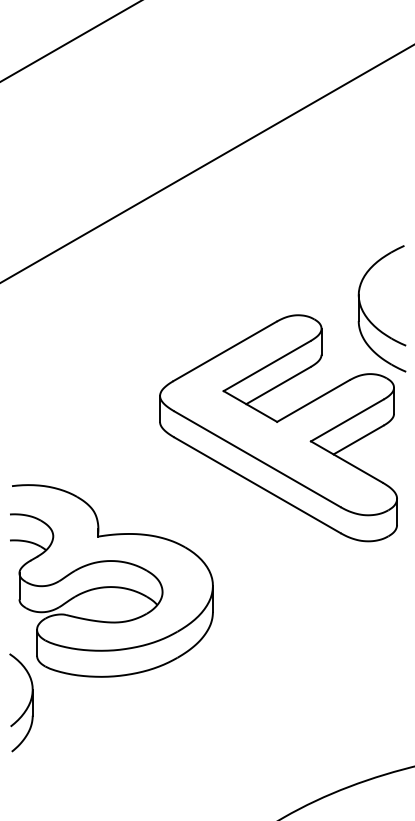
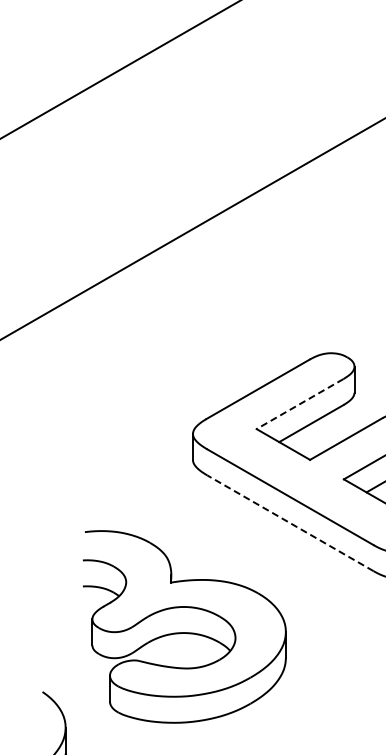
line: (266, 366) -> (299, 404), solid -> dashed
line: (257, 485) -> (290, 523), solid -> dashed
part: (111, 580) -> (184, 626), moved

